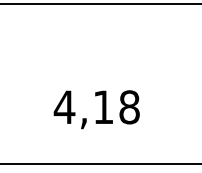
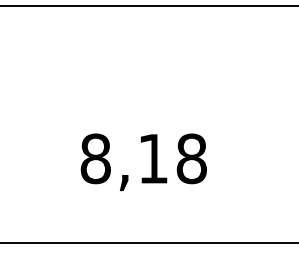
text: (64, 107) -> (95, 159), 4,18 -> 8,18

